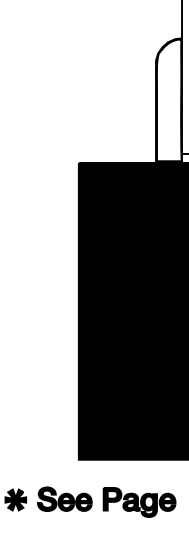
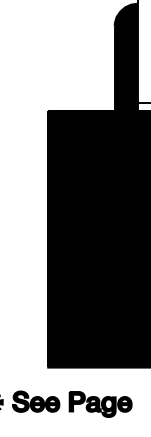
fill: (168, 100) -> (125, 57), added

